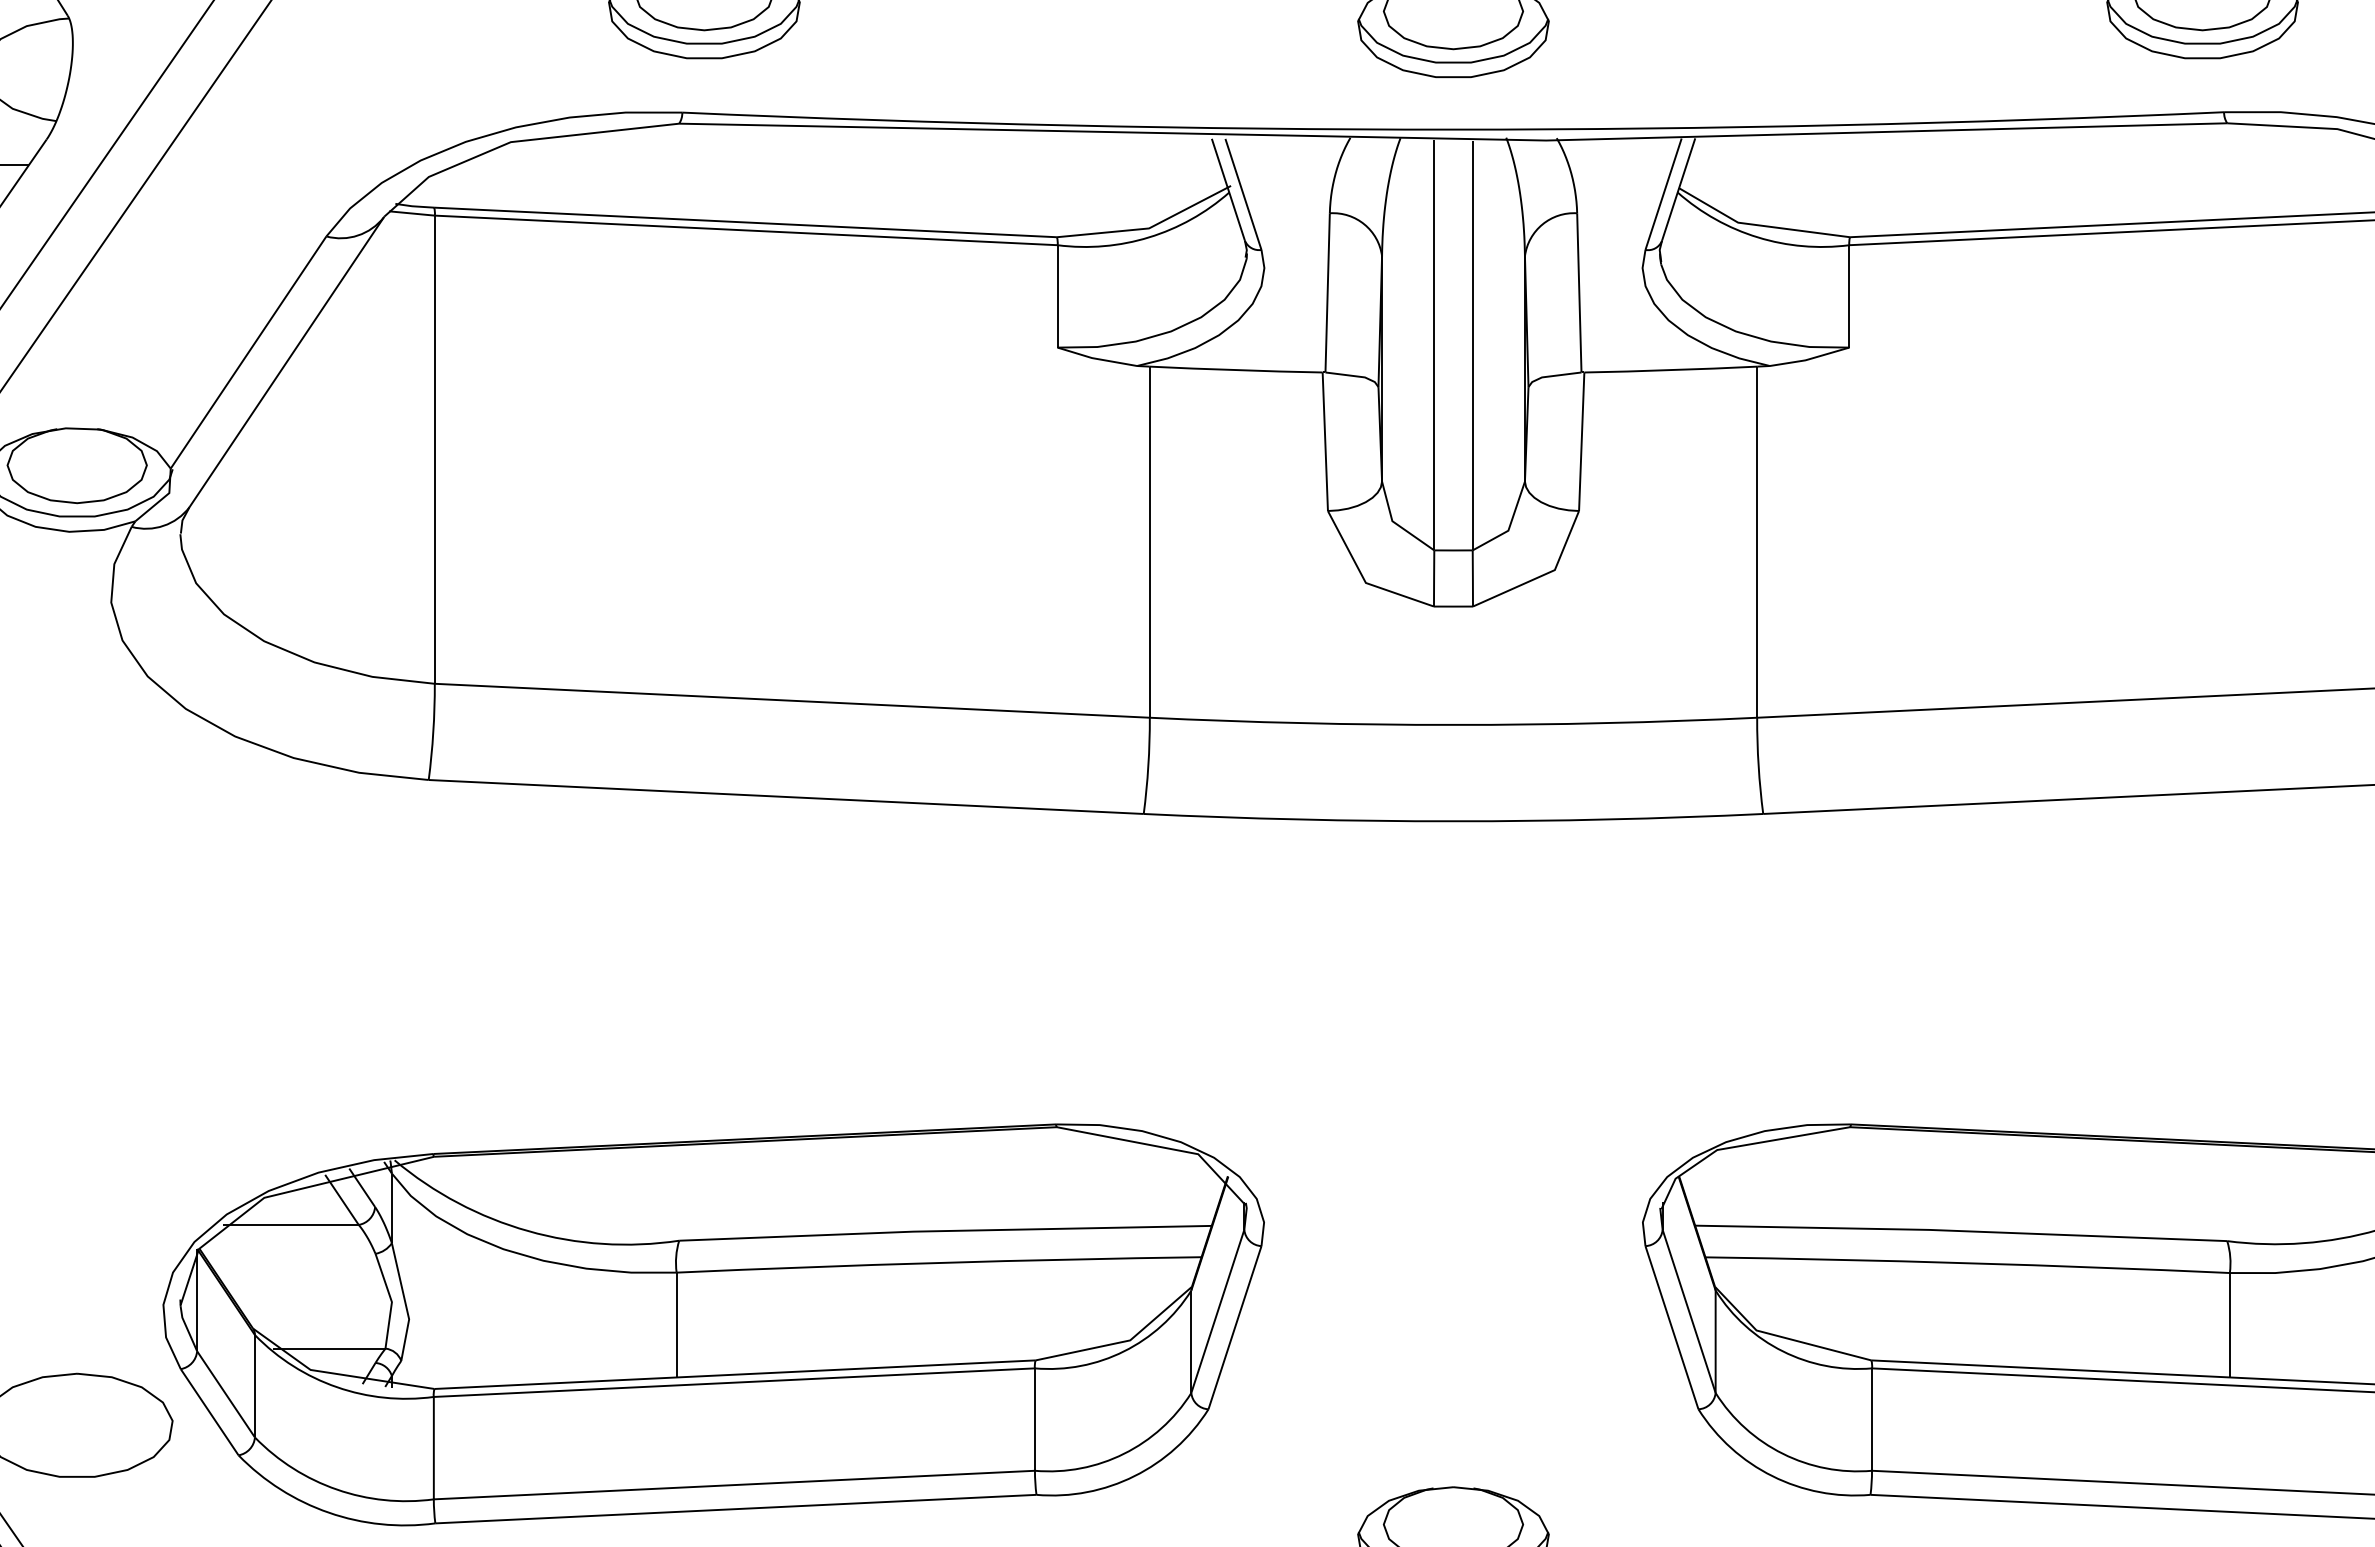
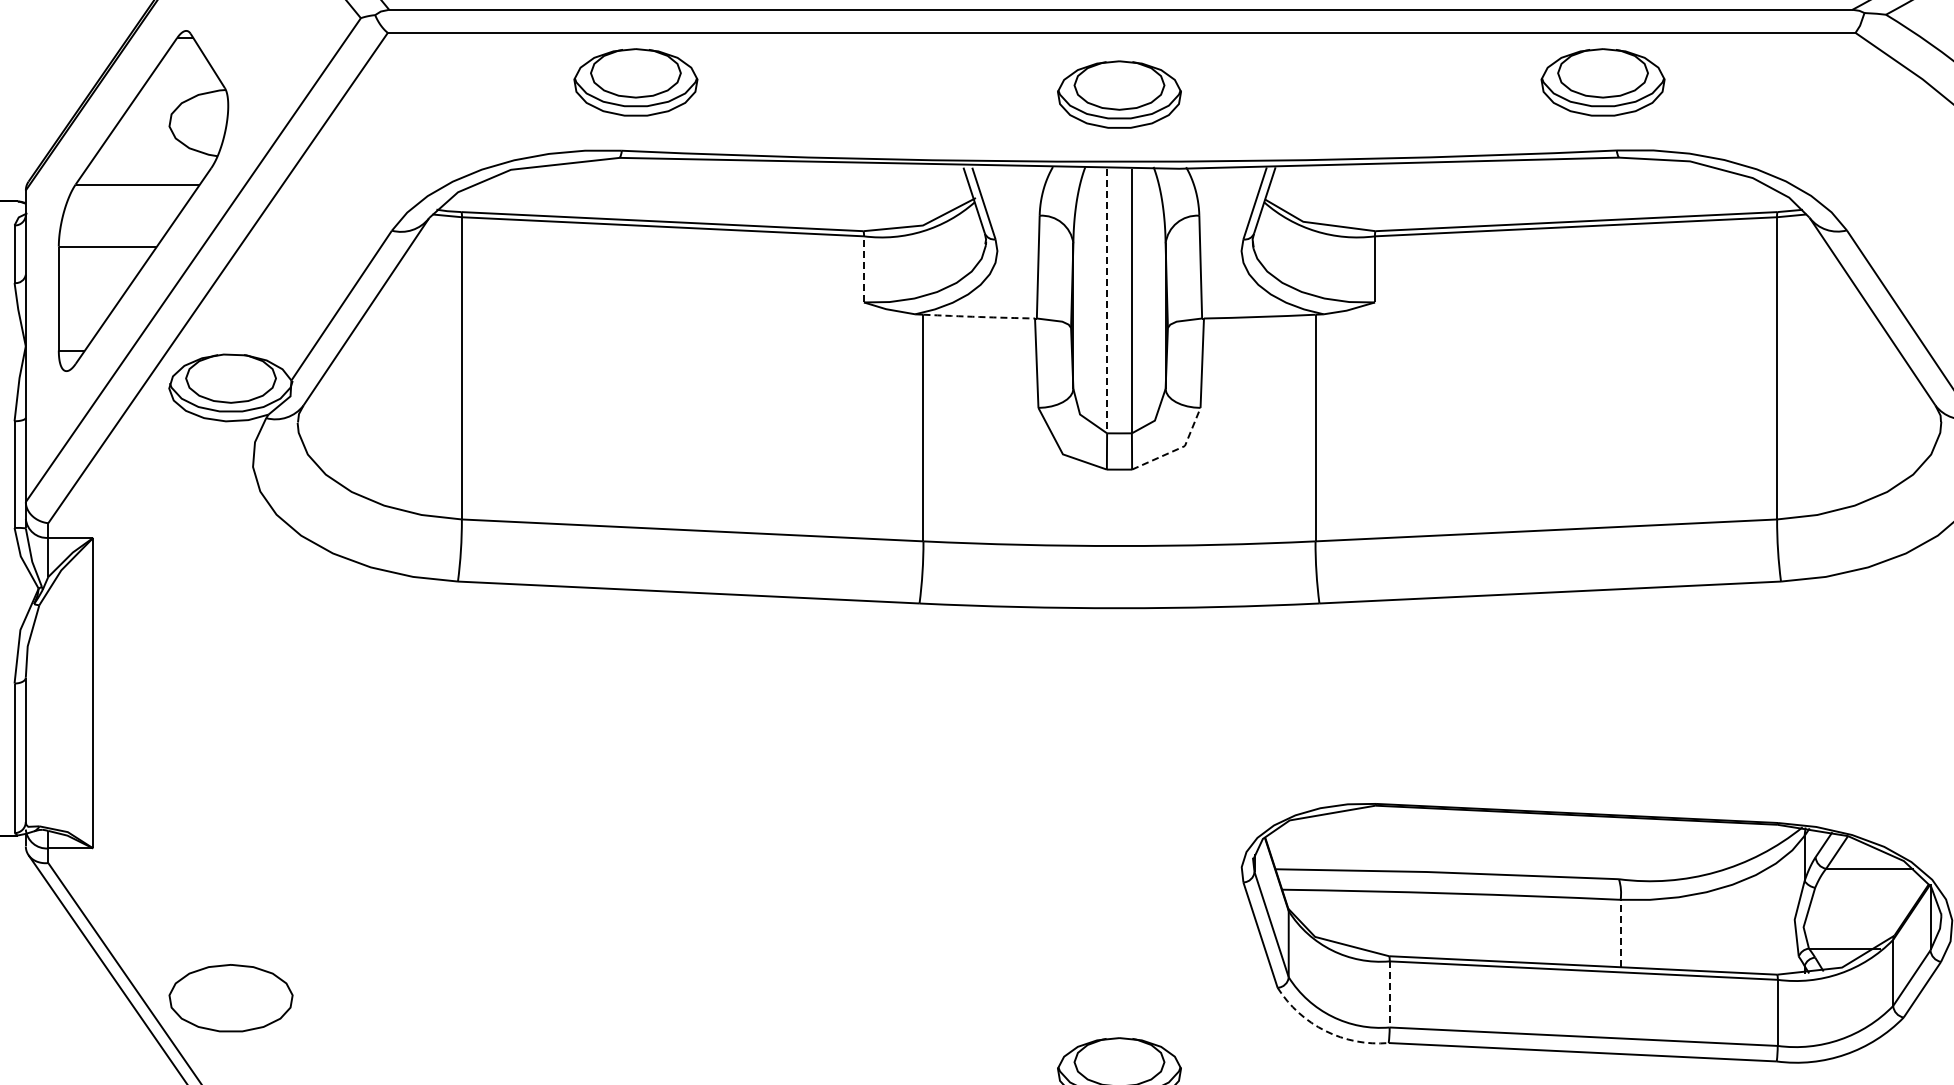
line: (1056, 295) -> (863, 268), solid -> dashed
line: (1434, 346) -> (1107, 301), solid -> dashed
line: (1236, 369) -> (979, 316), solid -> dashed
line: (1544, 573) -> (1178, 448), solid -> dashed
part: (713, 1325) -> (641, 933), removed
line: (2229, 1325) -> (1620, 933), solid -> dashed
line: (1871, 1419) -> (1389, 994), solid -> dashed
line: (1772, 1475) -> (1325, 1030), solid -> dashed

